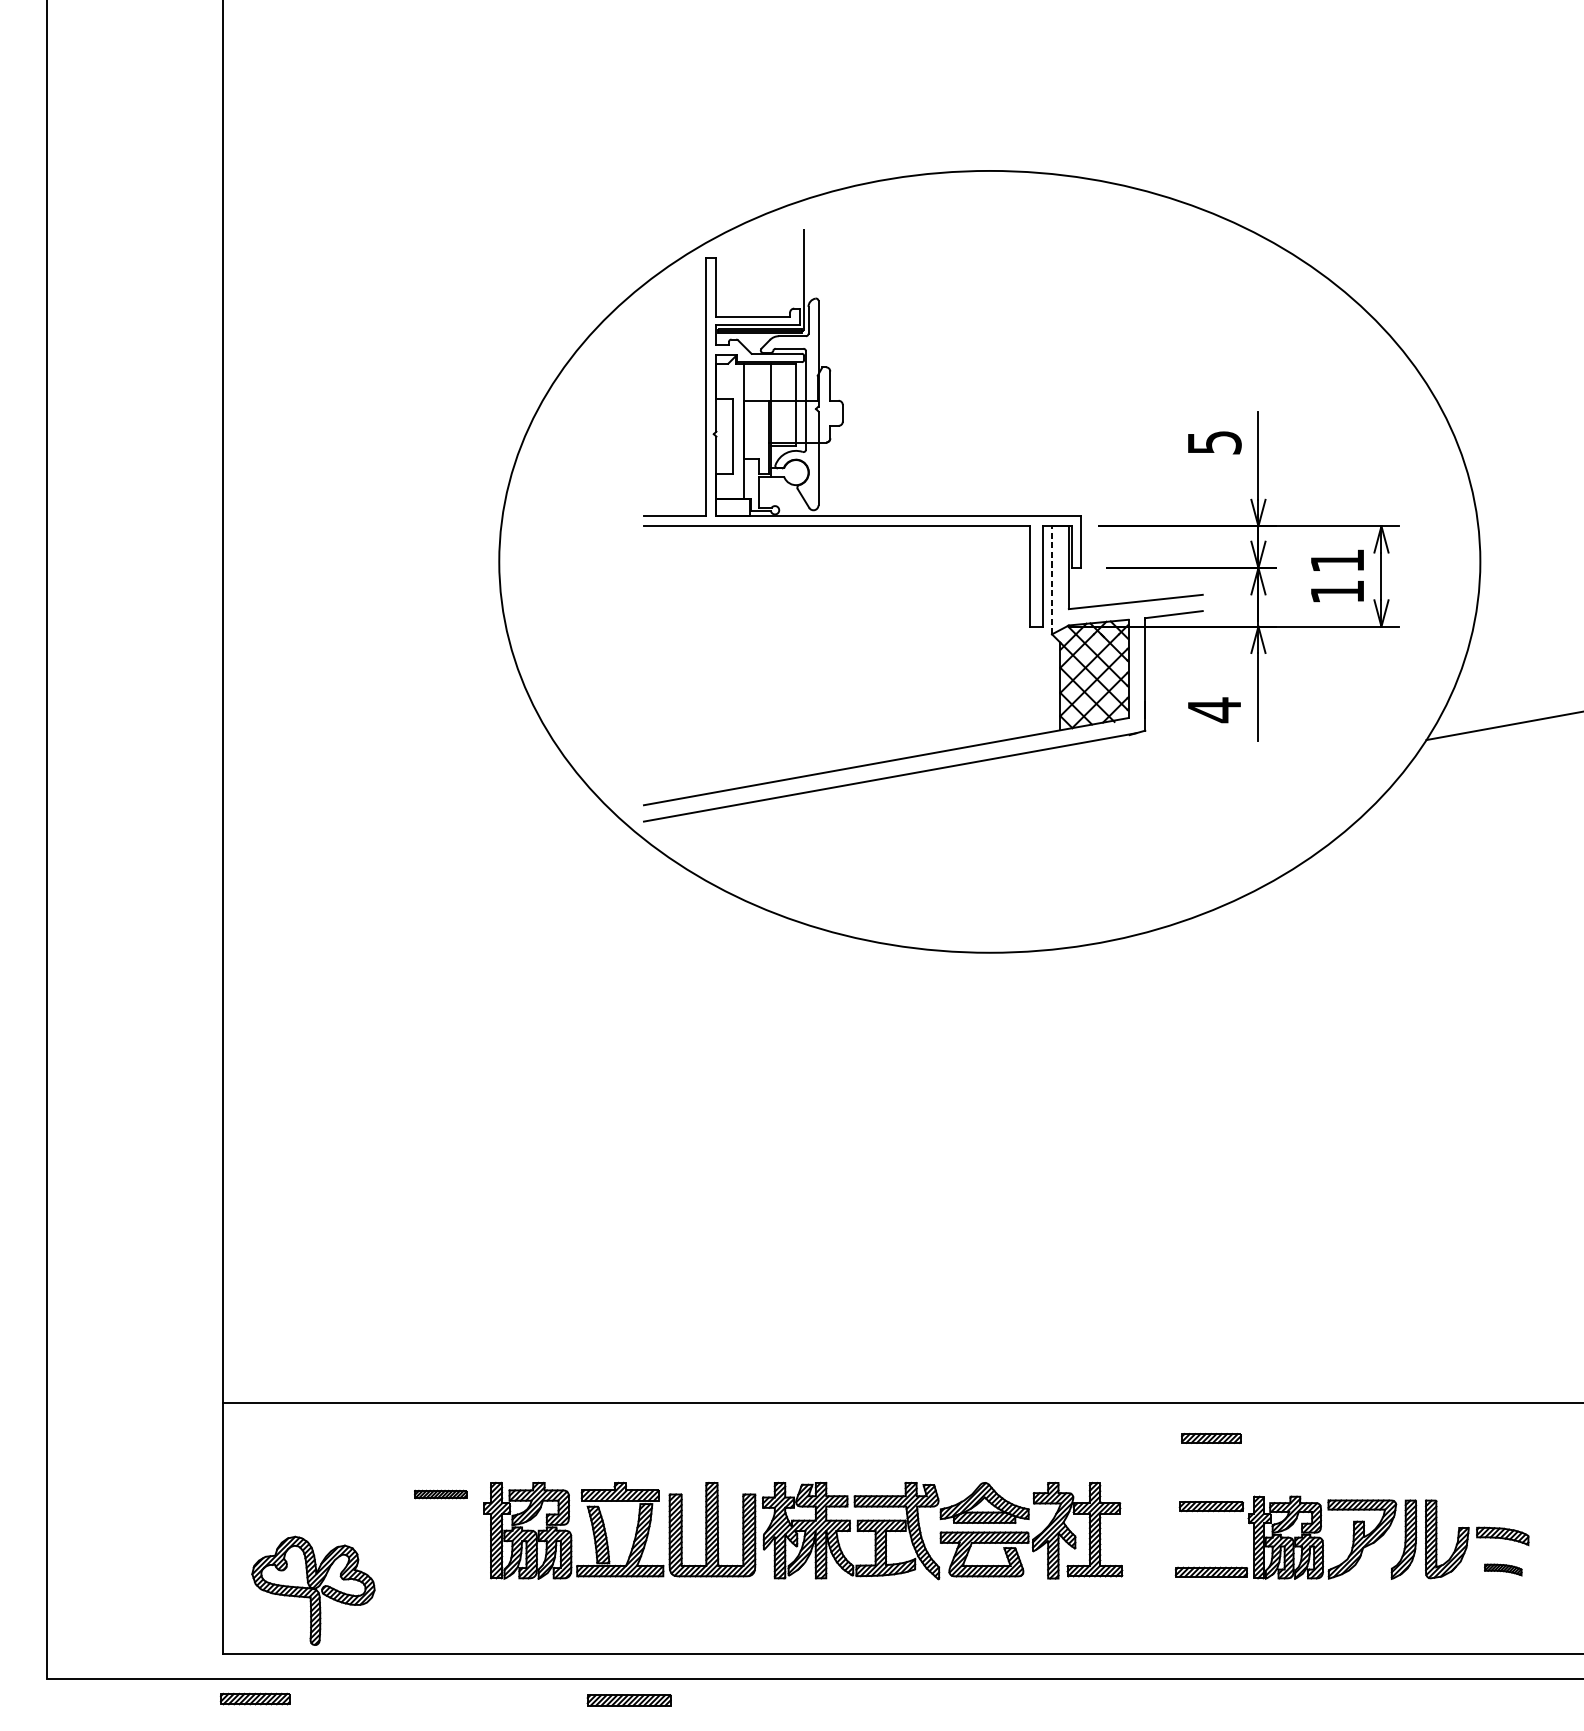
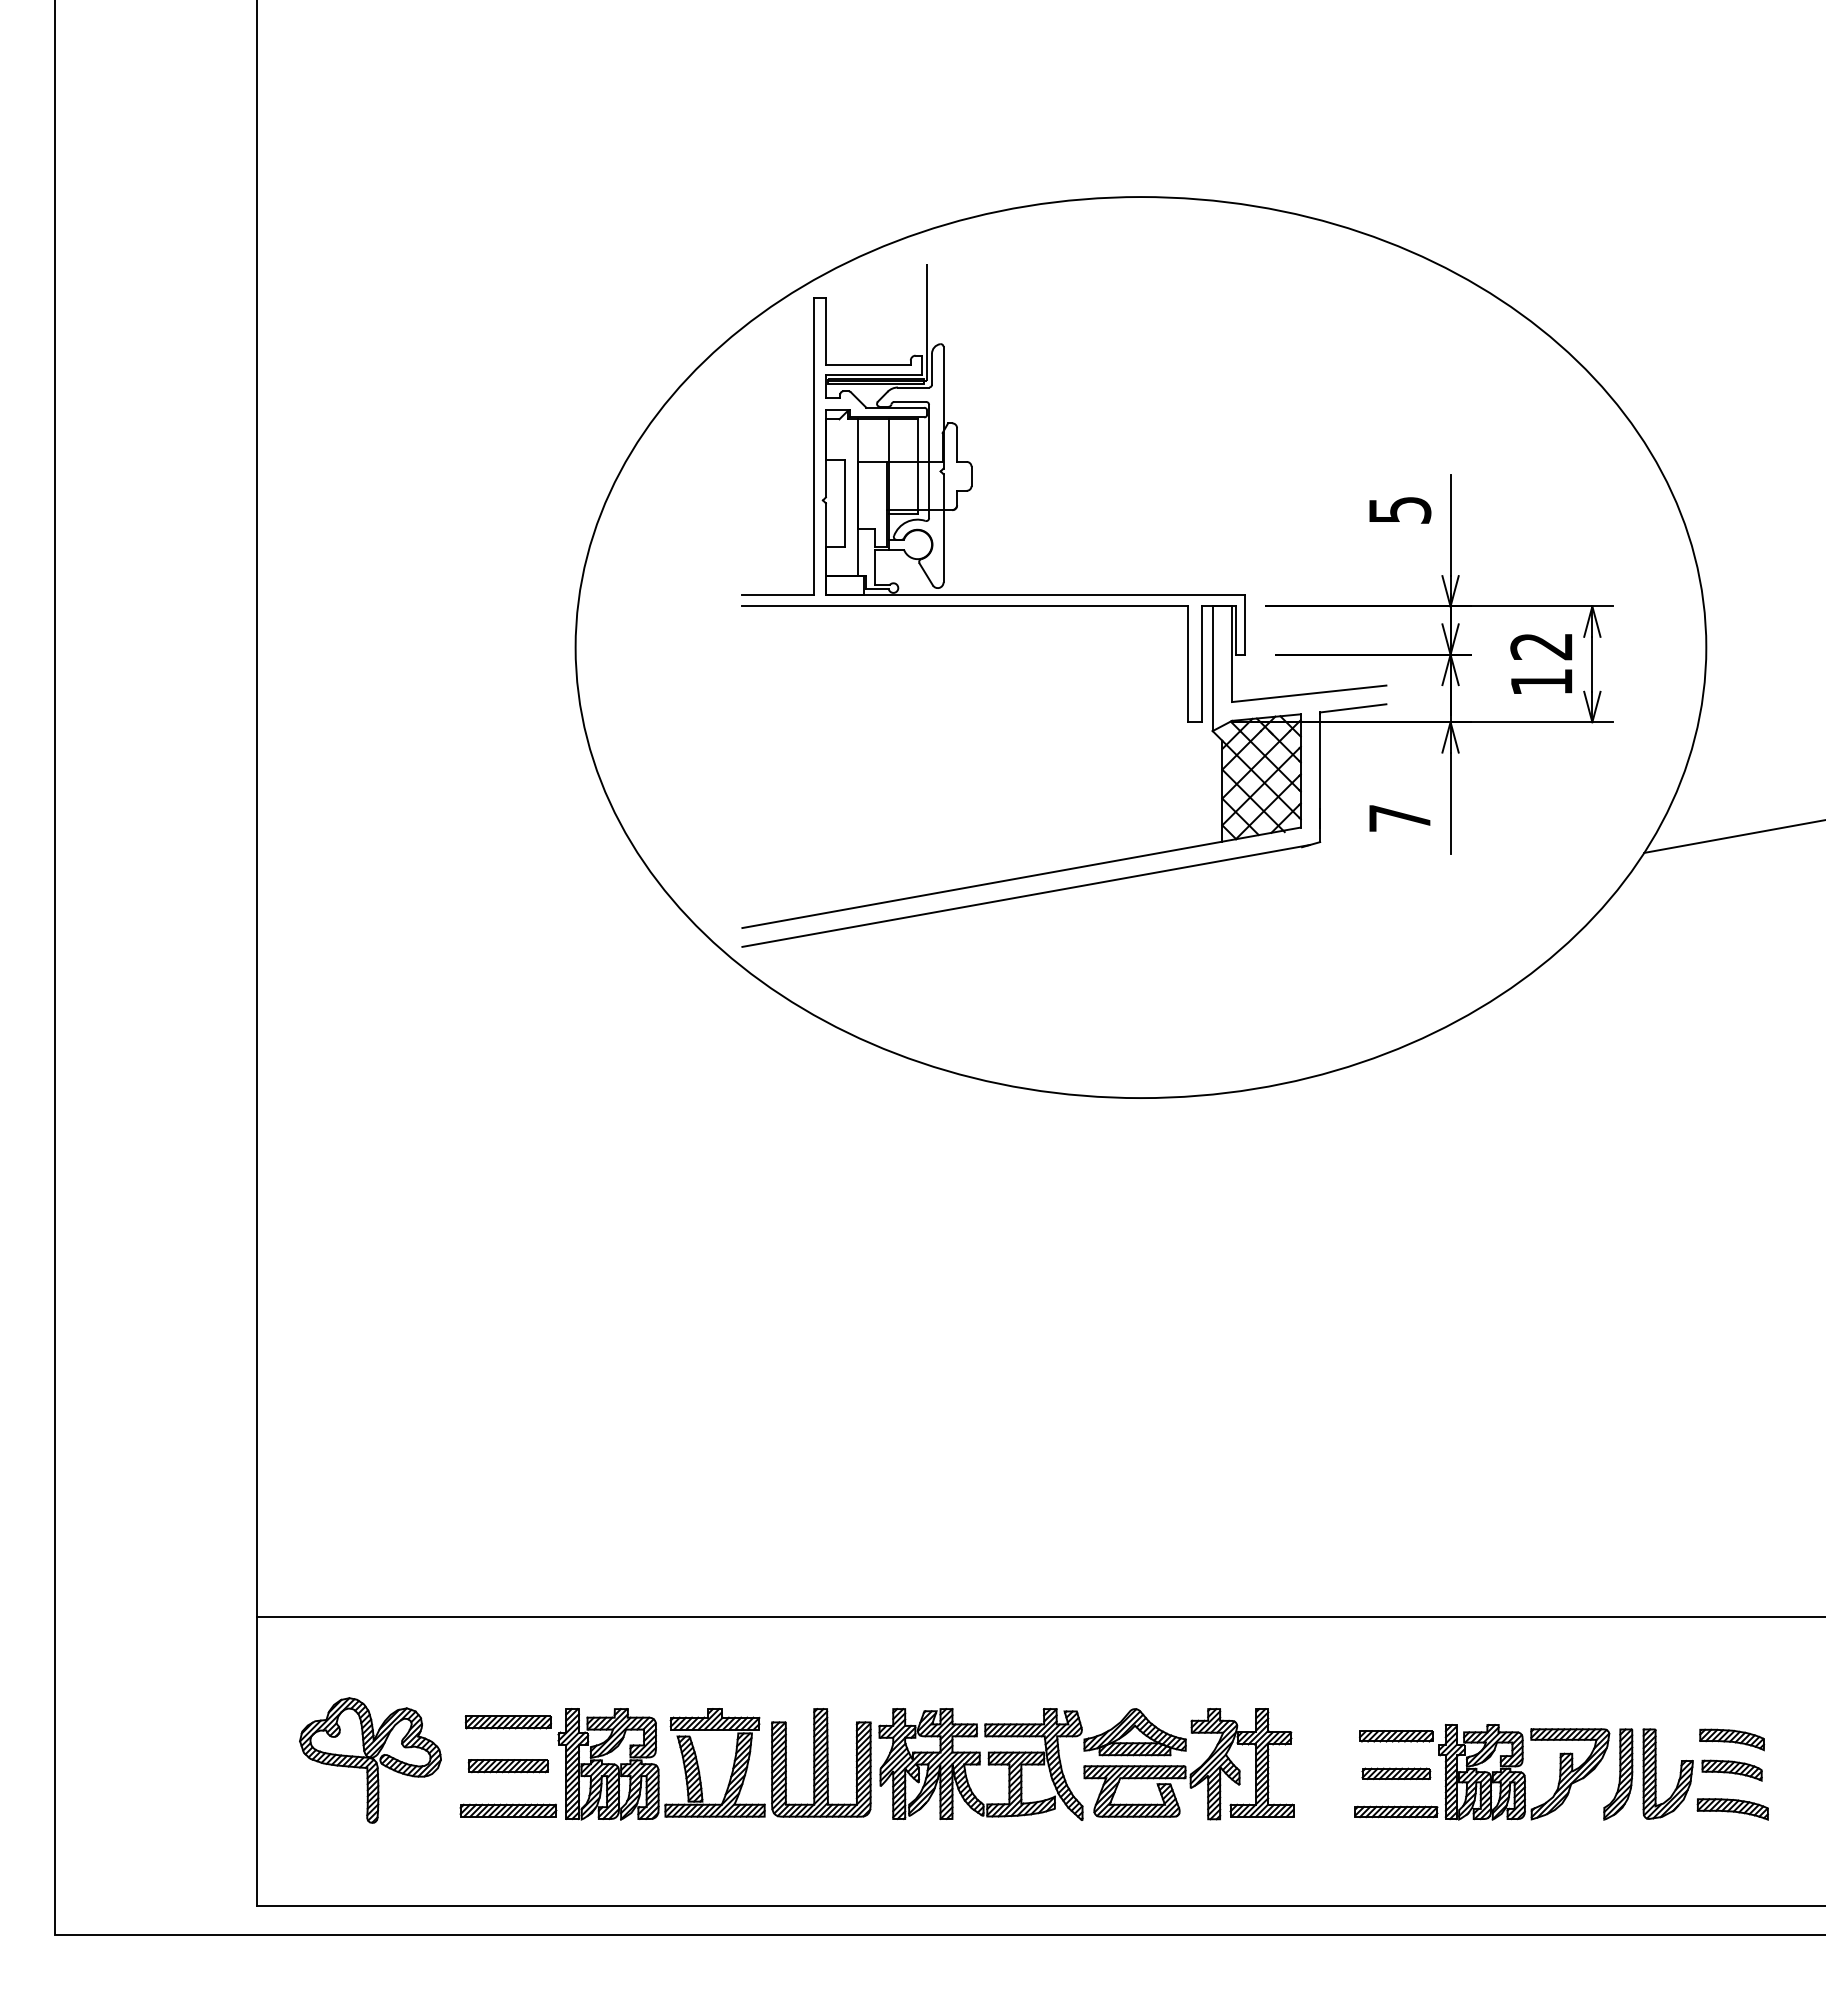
text: (1337, 560) -> (1541, 646), 11 -> 12
line: (1051, 580) -> (1212, 668), dashed -> solid
text: (1214, 710) -> (1399, 818), 4 -> 7
part: (1211, 1438) -> (1396, 1773), moved
part: (440, 1494) -> (507, 1722), size x1.43
part: (1503, 1509) -> (1732, 1739), added
part: (1503, 1570) -> (1732, 1809), size x1.67
part: (313, 1590) -> (370, 1760), moved
part: (254, 1699) -> (507, 1766), moved
part: (629, 1700) -> (508, 1810), moved

